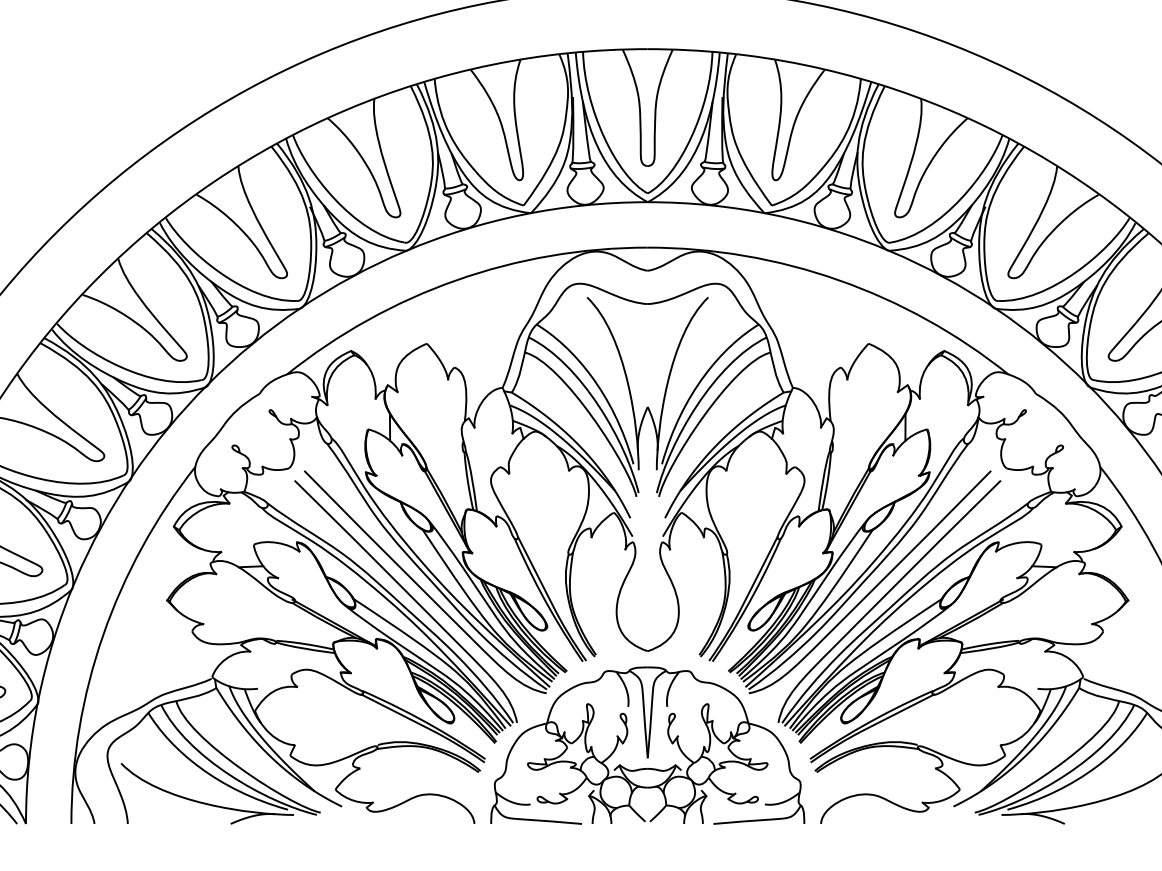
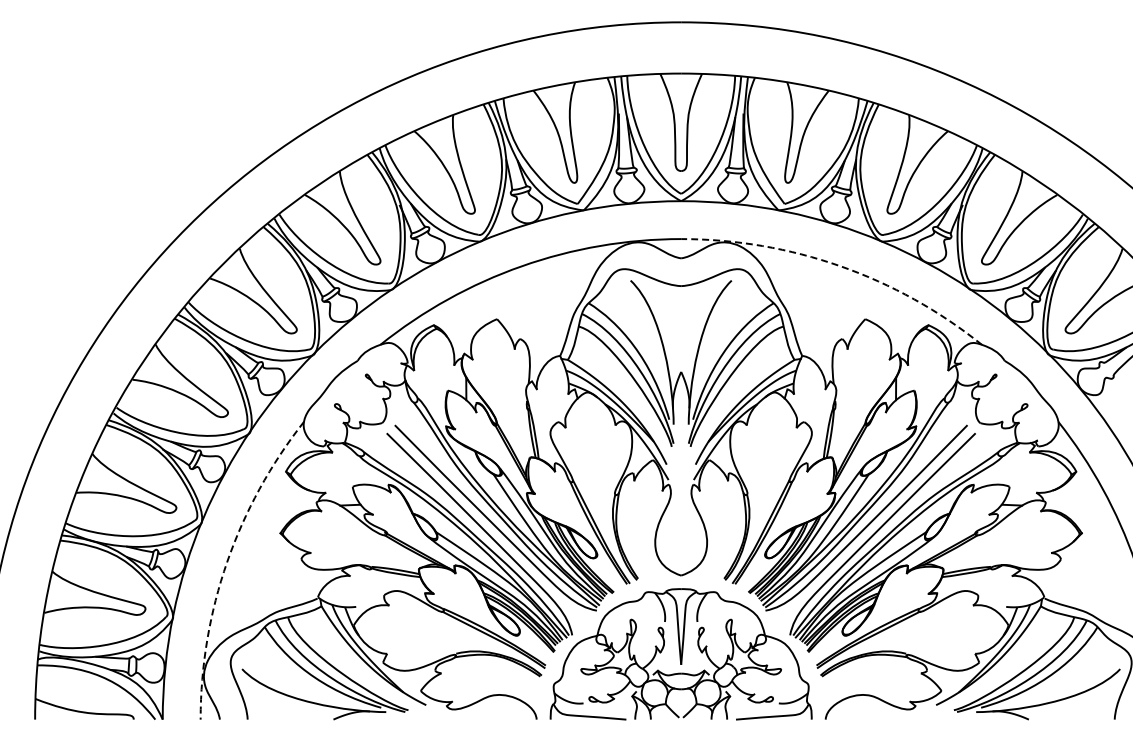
arc: (838, 280) -> (840, 266), solid -> dashed
arc: (103, 635) -> (227, 562), solid -> dashed

